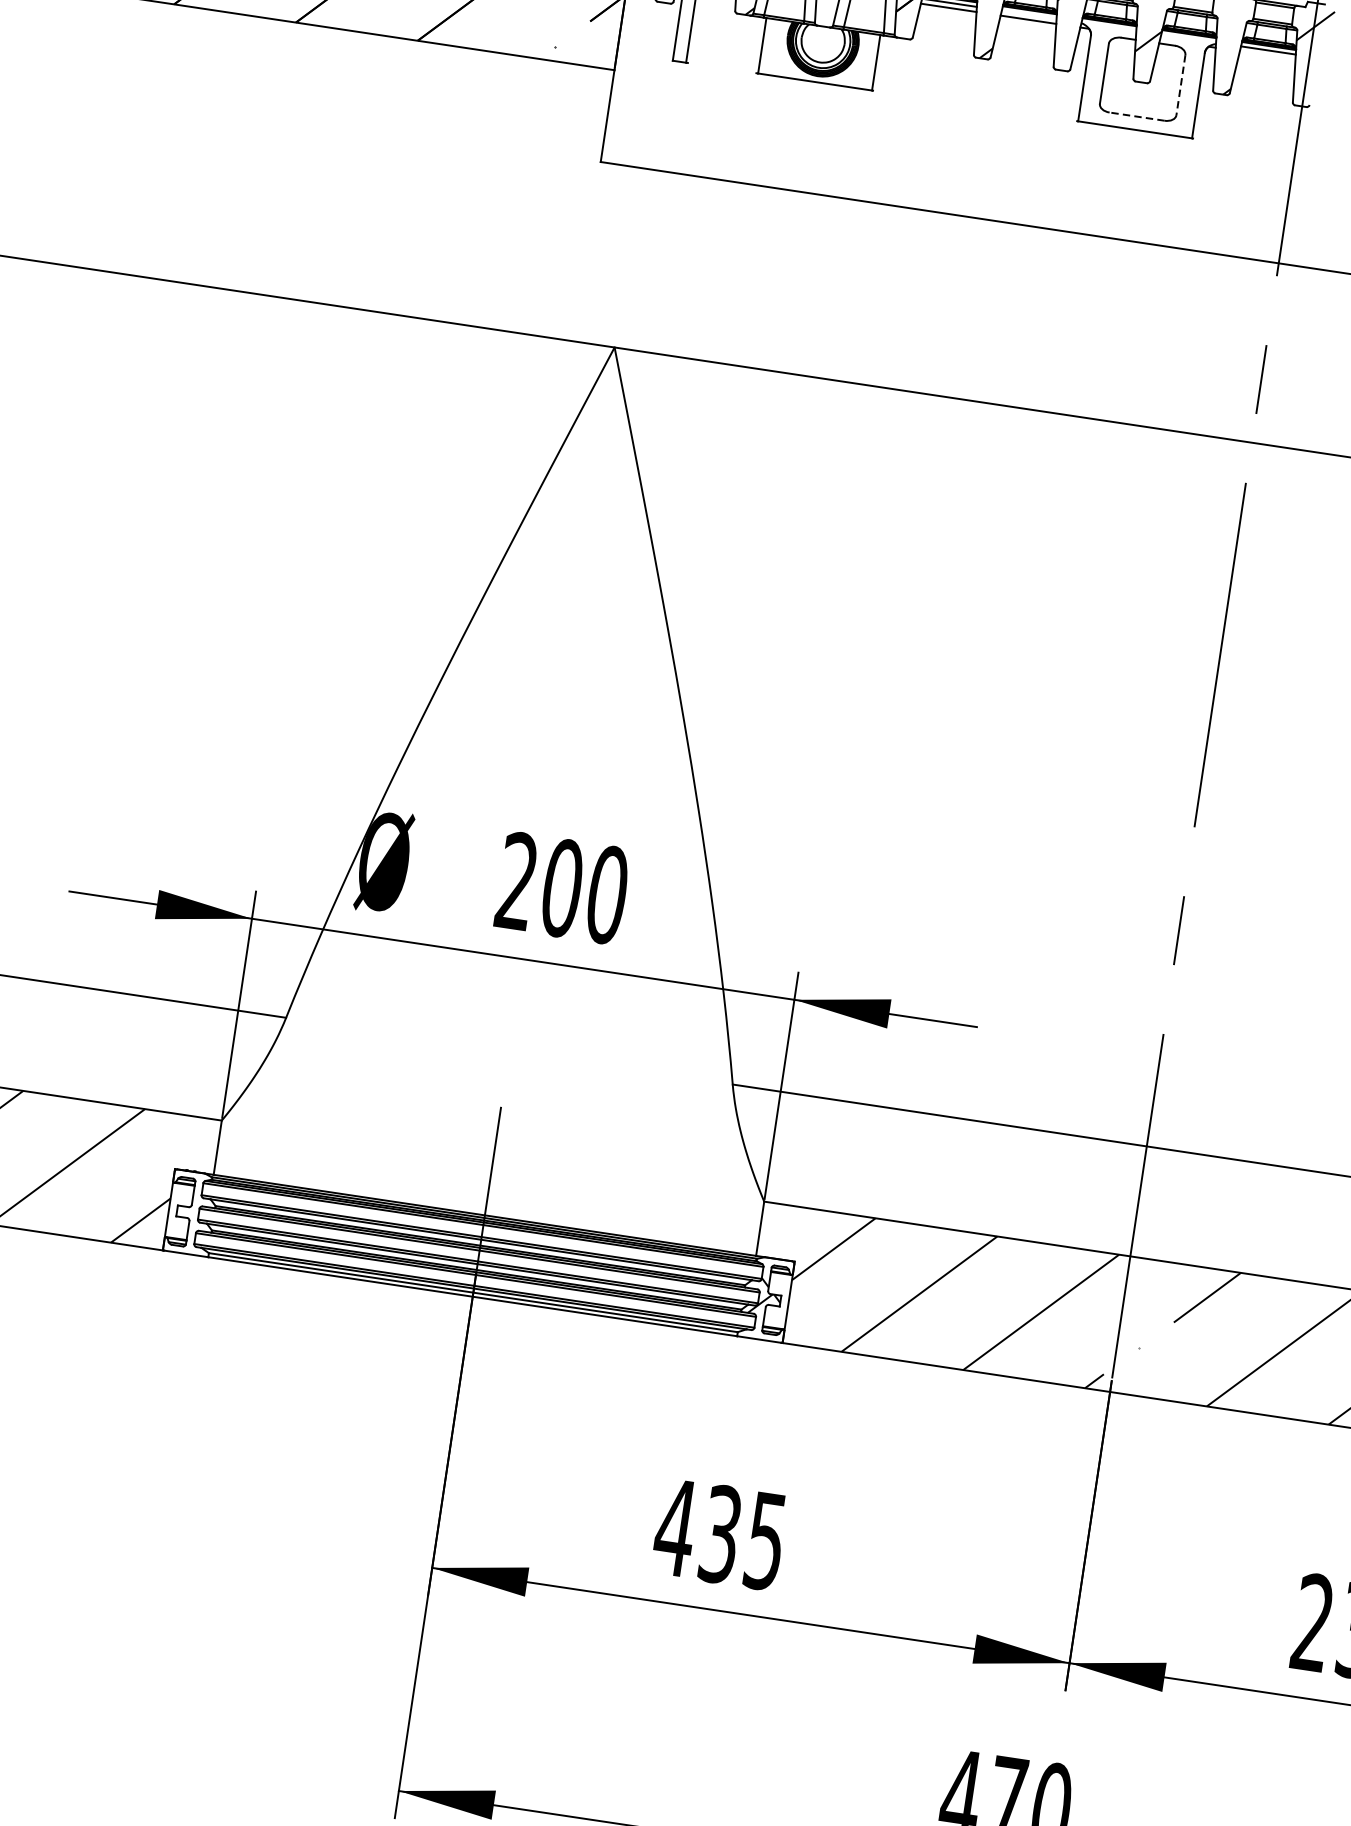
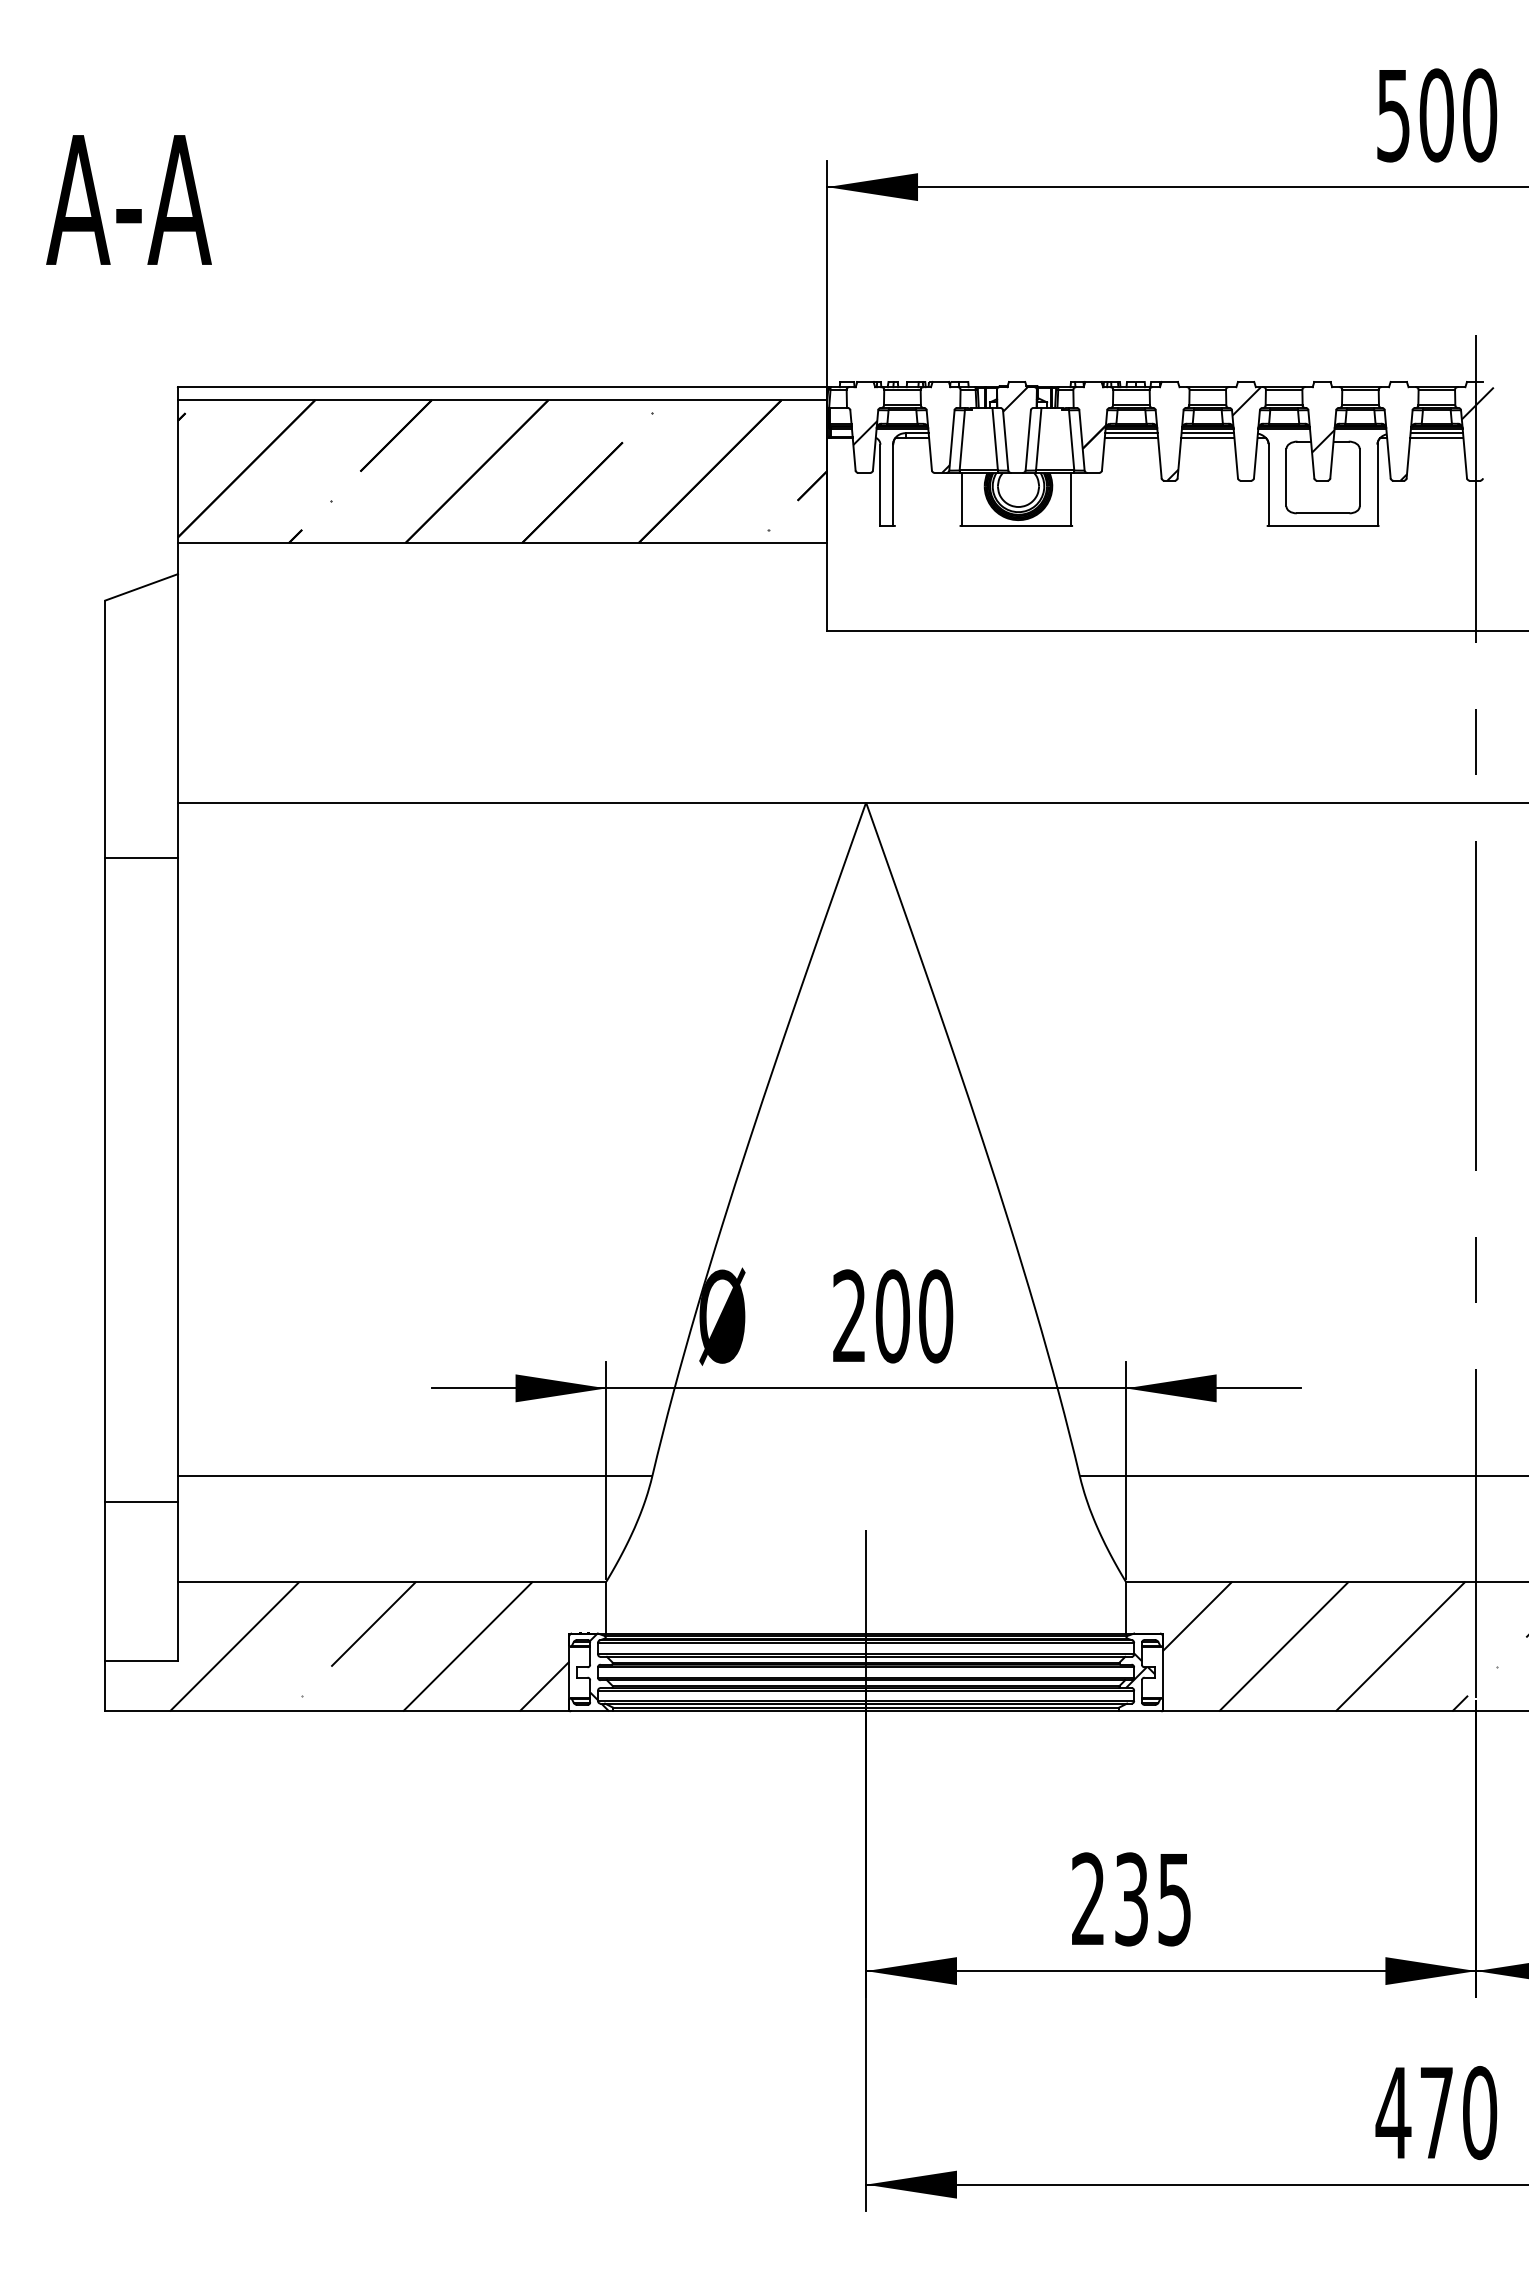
line: (1028, 15) -> (1207, 433), added
line: (1267, 55) -> (1436, 437), added
line: (1180, 84) -> (1359, 477), dashed -> solid
line: (1136, 116) -> (1322, 513), dashed -> solid
hatch: (200, 1214) -> (599, 1672), added
text: (675, 1526) -> (1088, 1898), 435 -> 235

